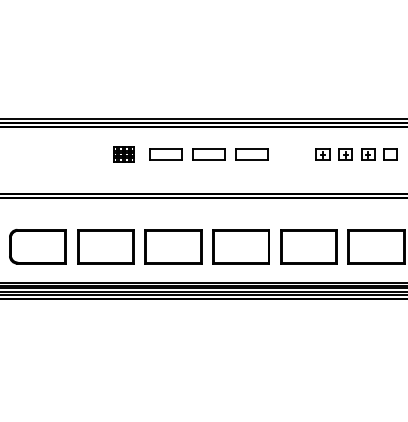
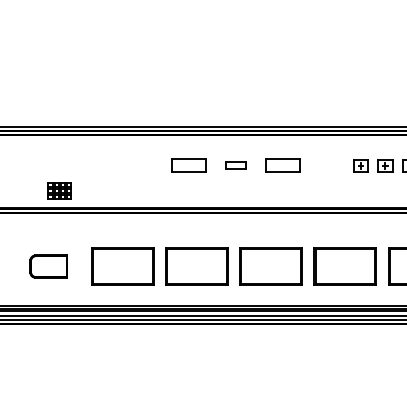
part: (123, 154) -> (59, 190), moved
part: (208, 154) -> (235, 165), size x0.6
part: (37, 246) -> (48, 266), size x0.6

